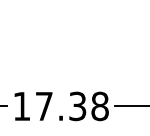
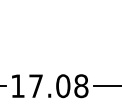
text: (78, 106) -> (63, 86), 17.38 -> 17.08

